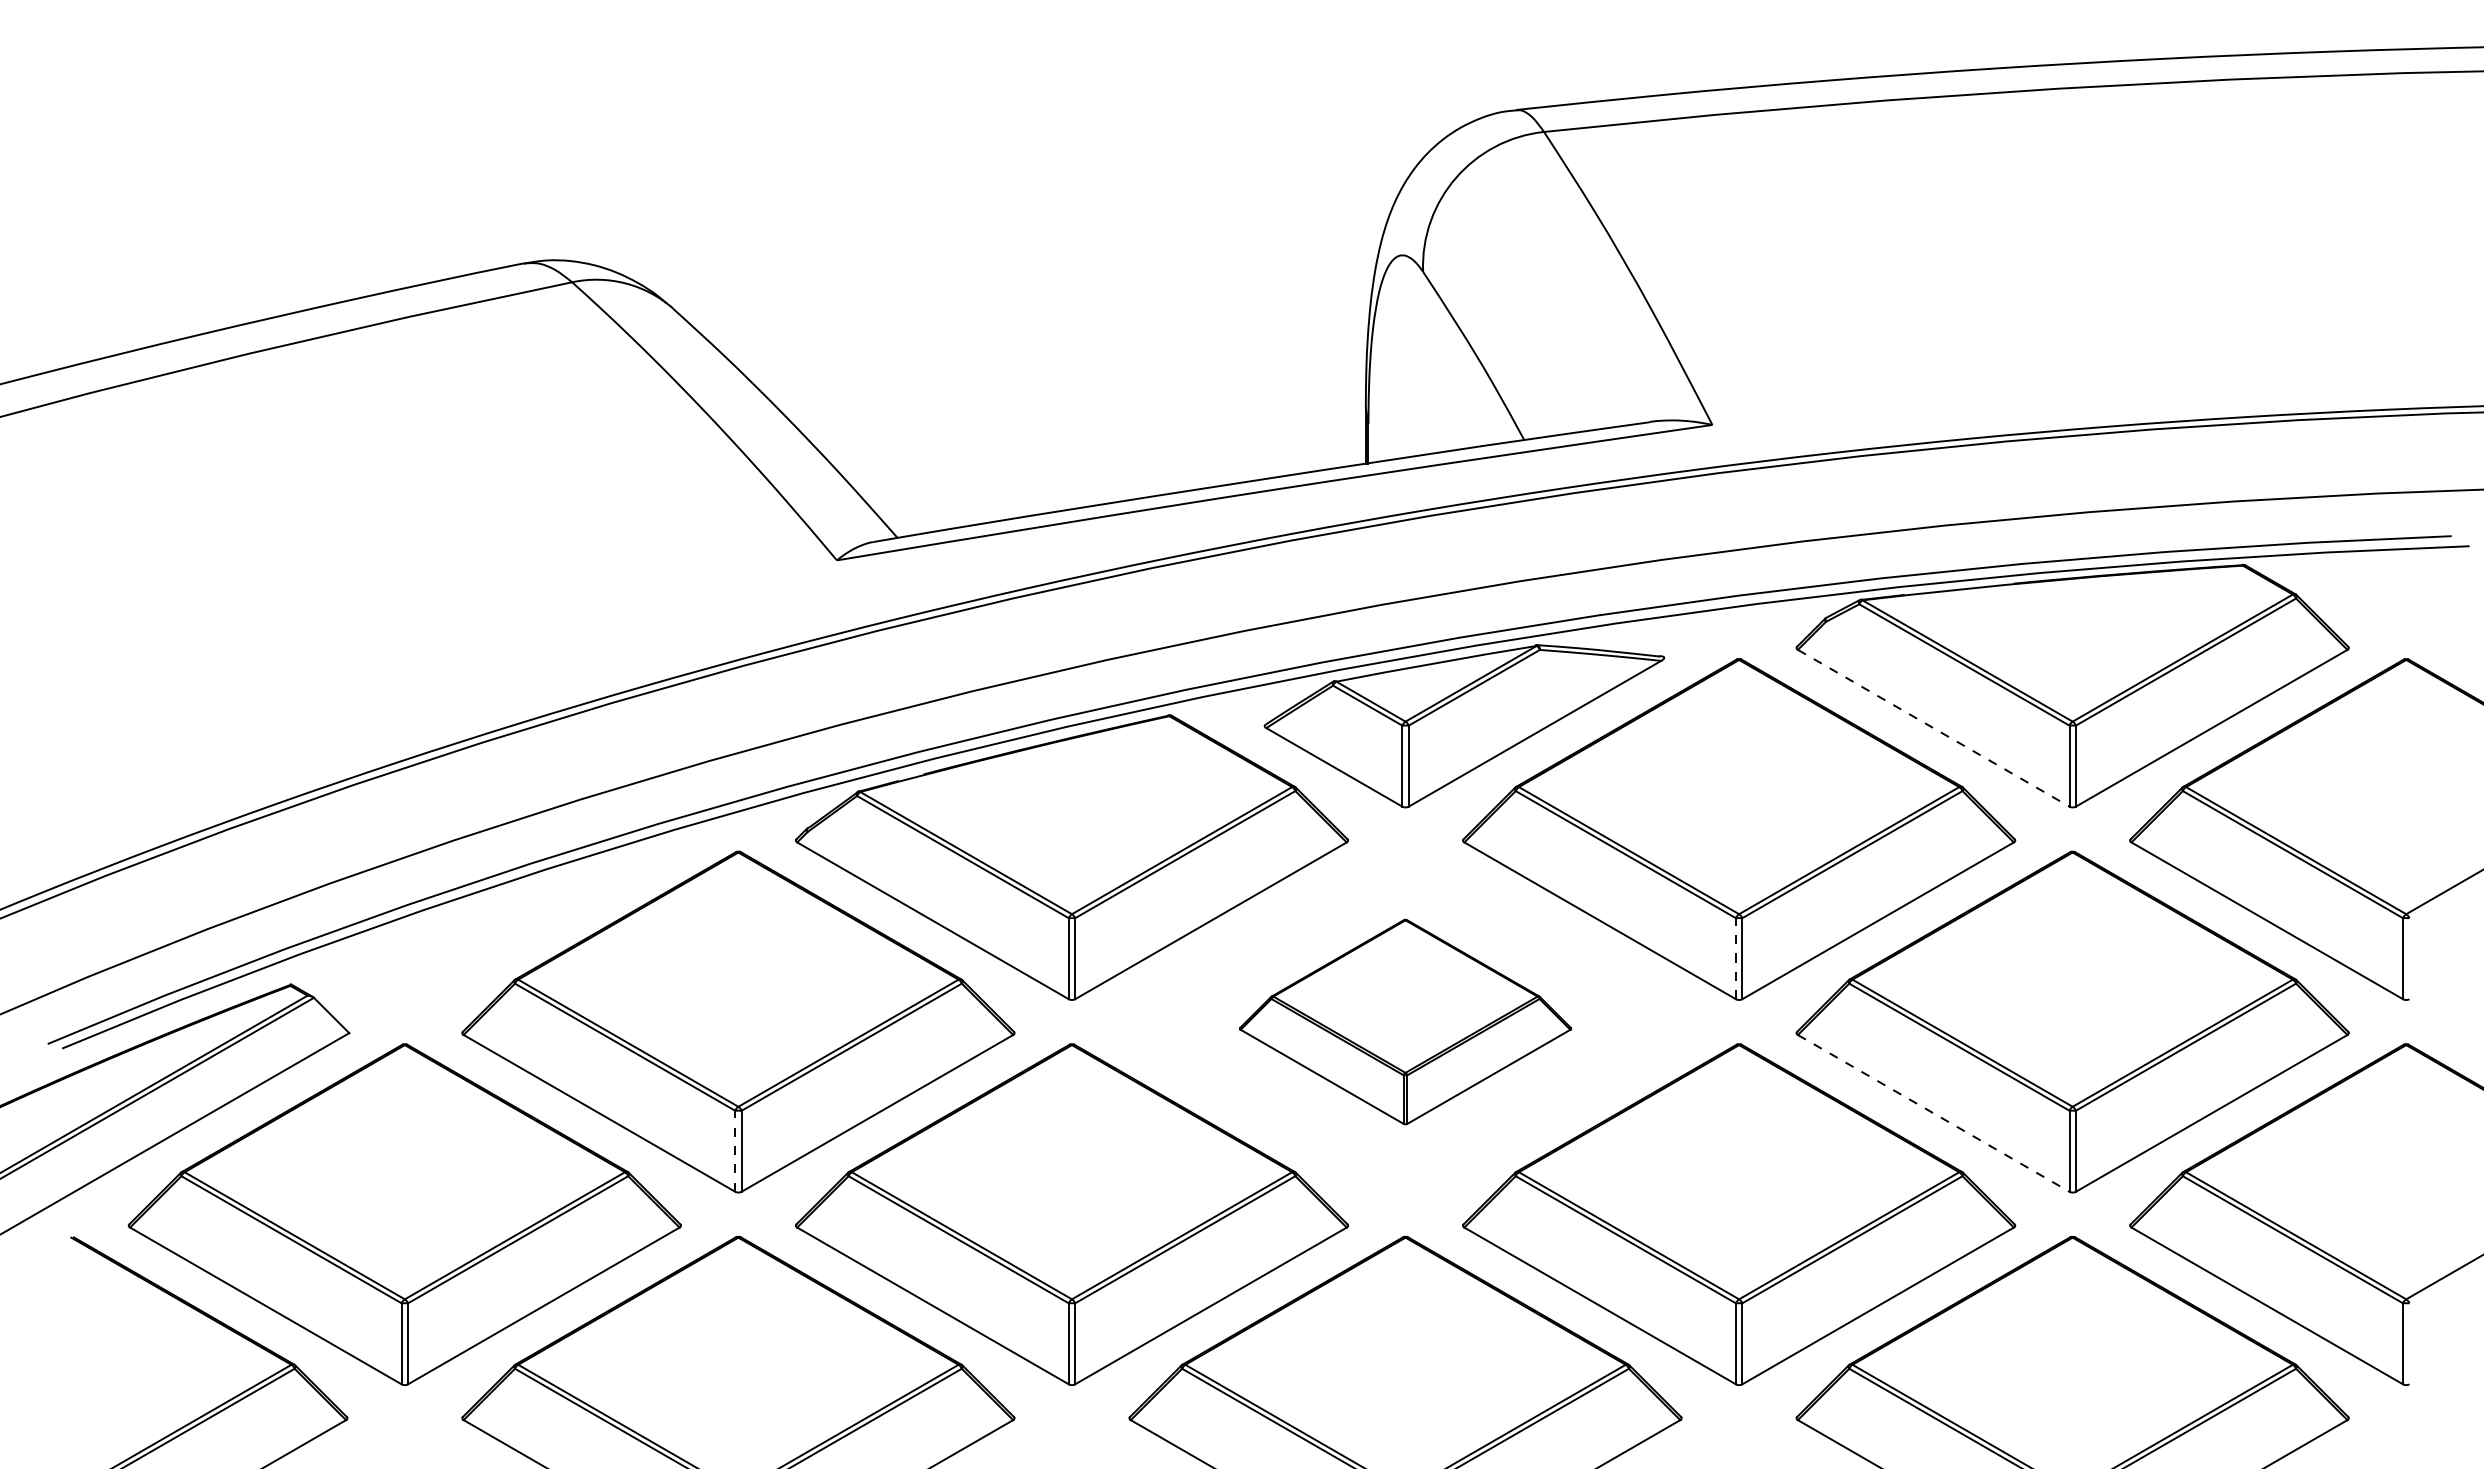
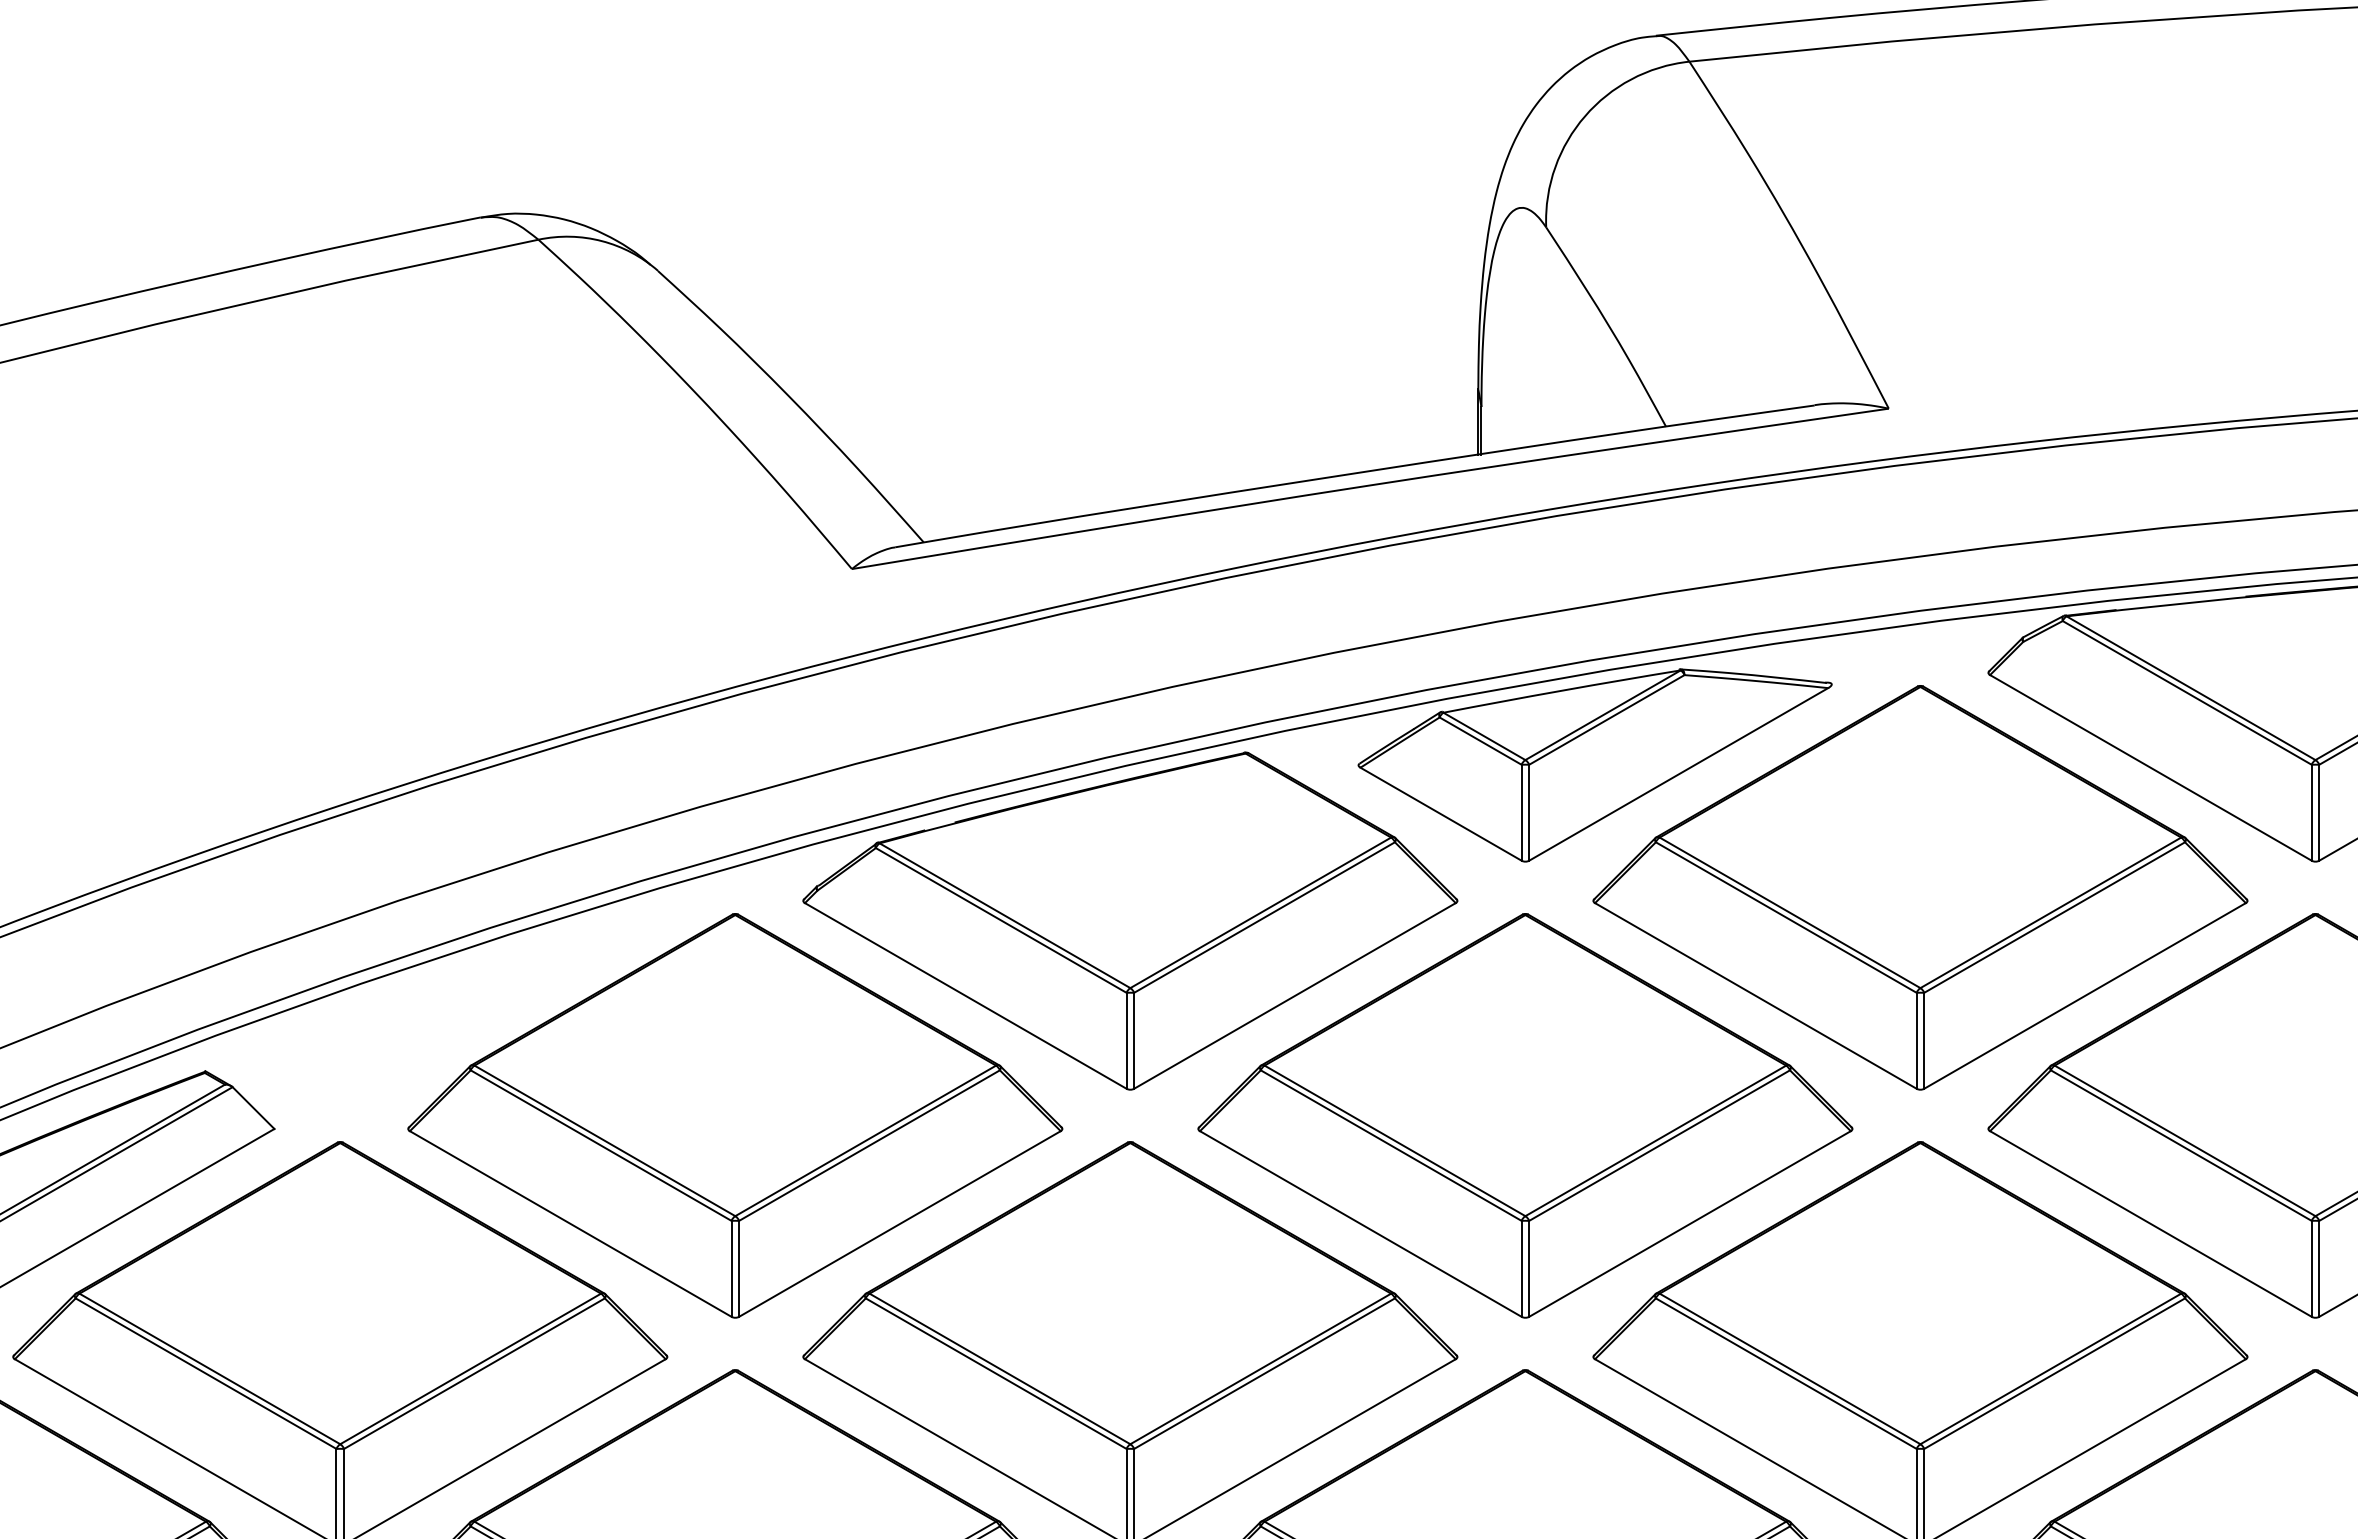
line: (1933, 728) -> (2150, 768), dashed -> solid
line: (1735, 958) -> (1916, 1040), dashed -> solid
part: (1405, 1021) -> (1525, 1115), size x1.67
line: (1933, 1113) -> (2150, 1224), dashed -> solid
line: (735, 1151) -> (731, 1269), dashed -> solid

